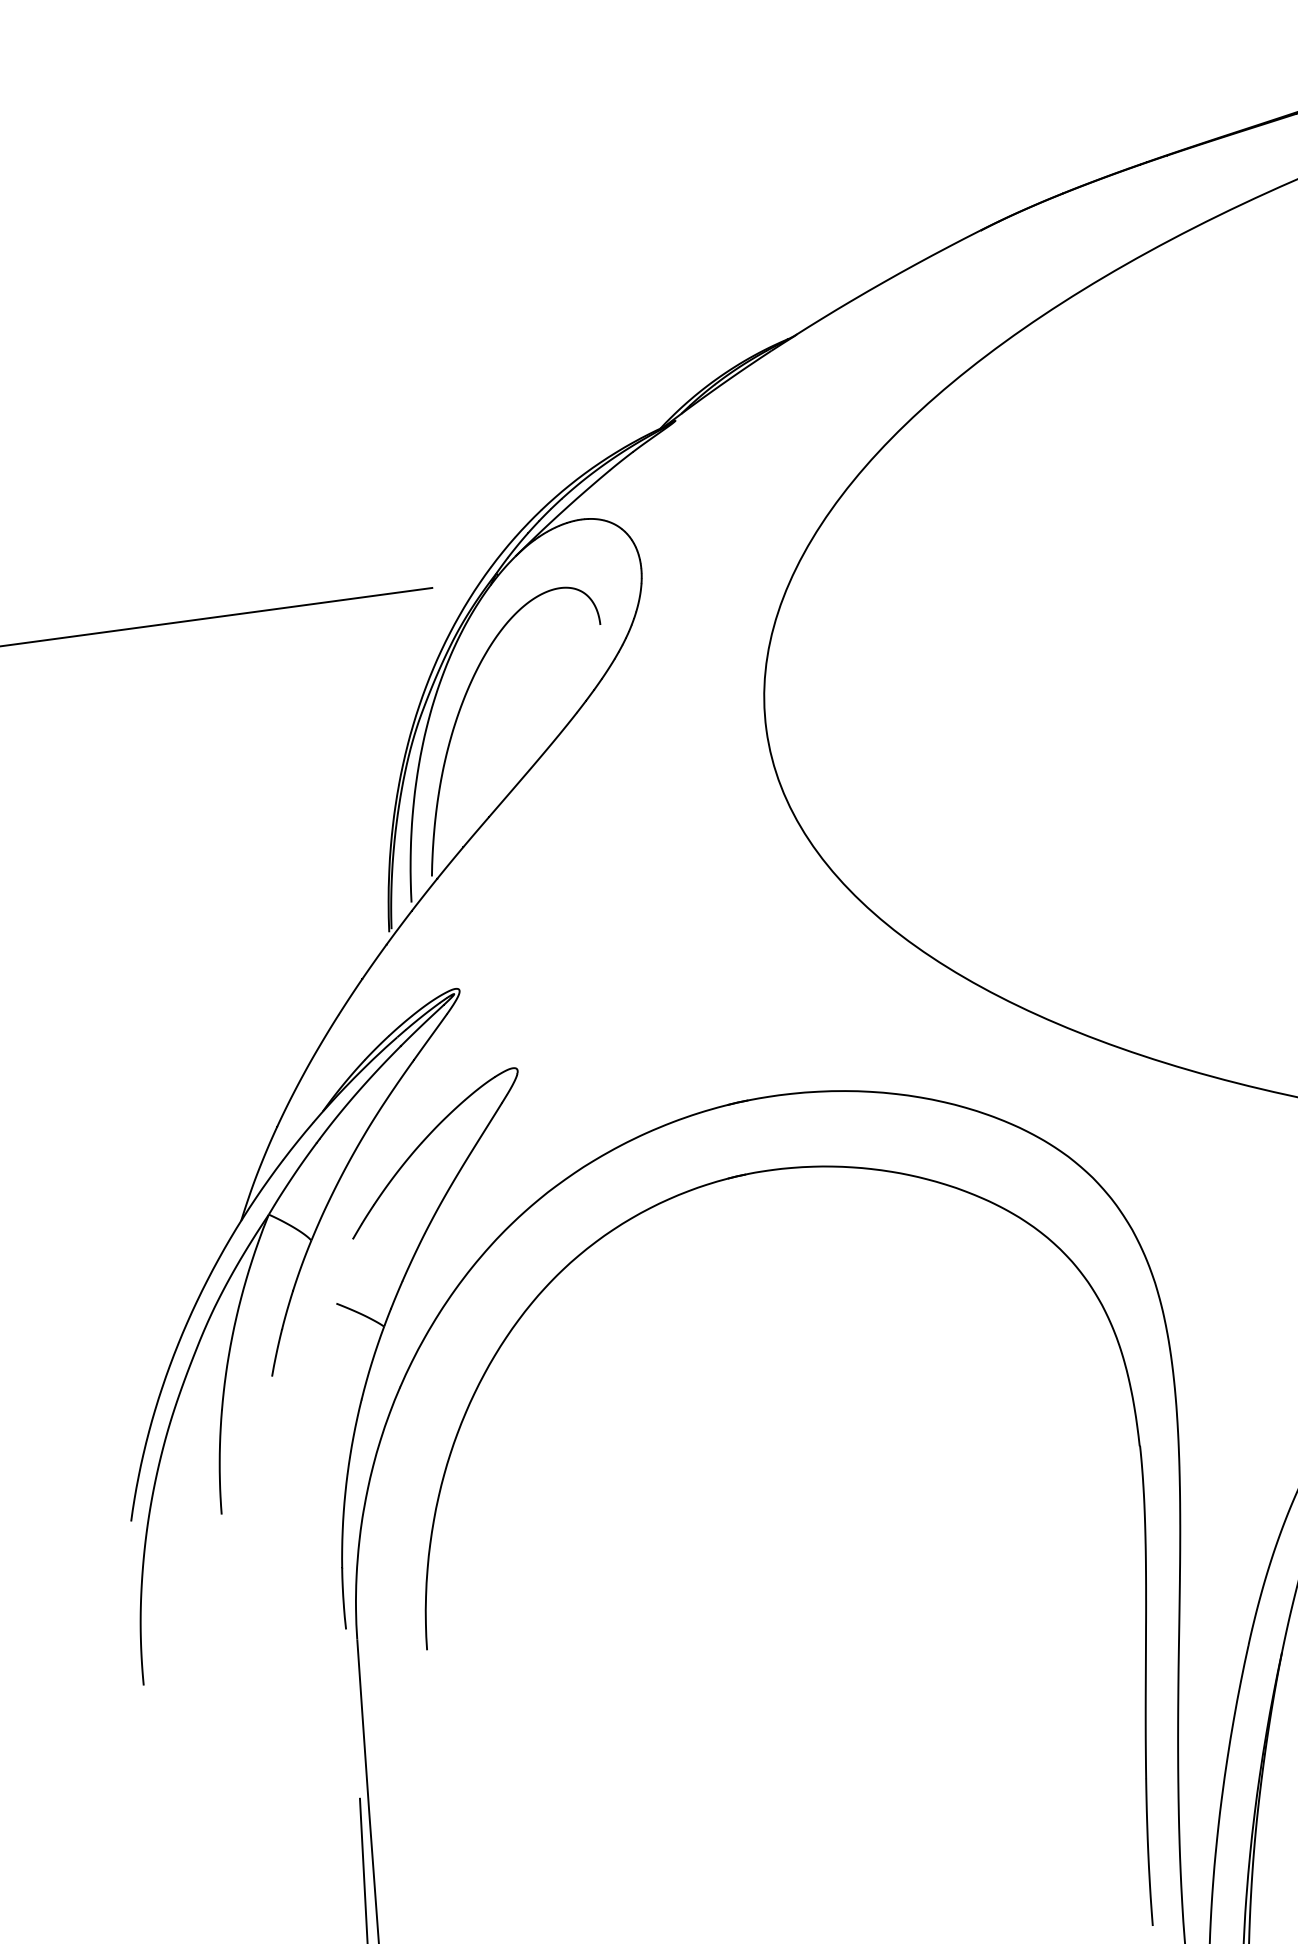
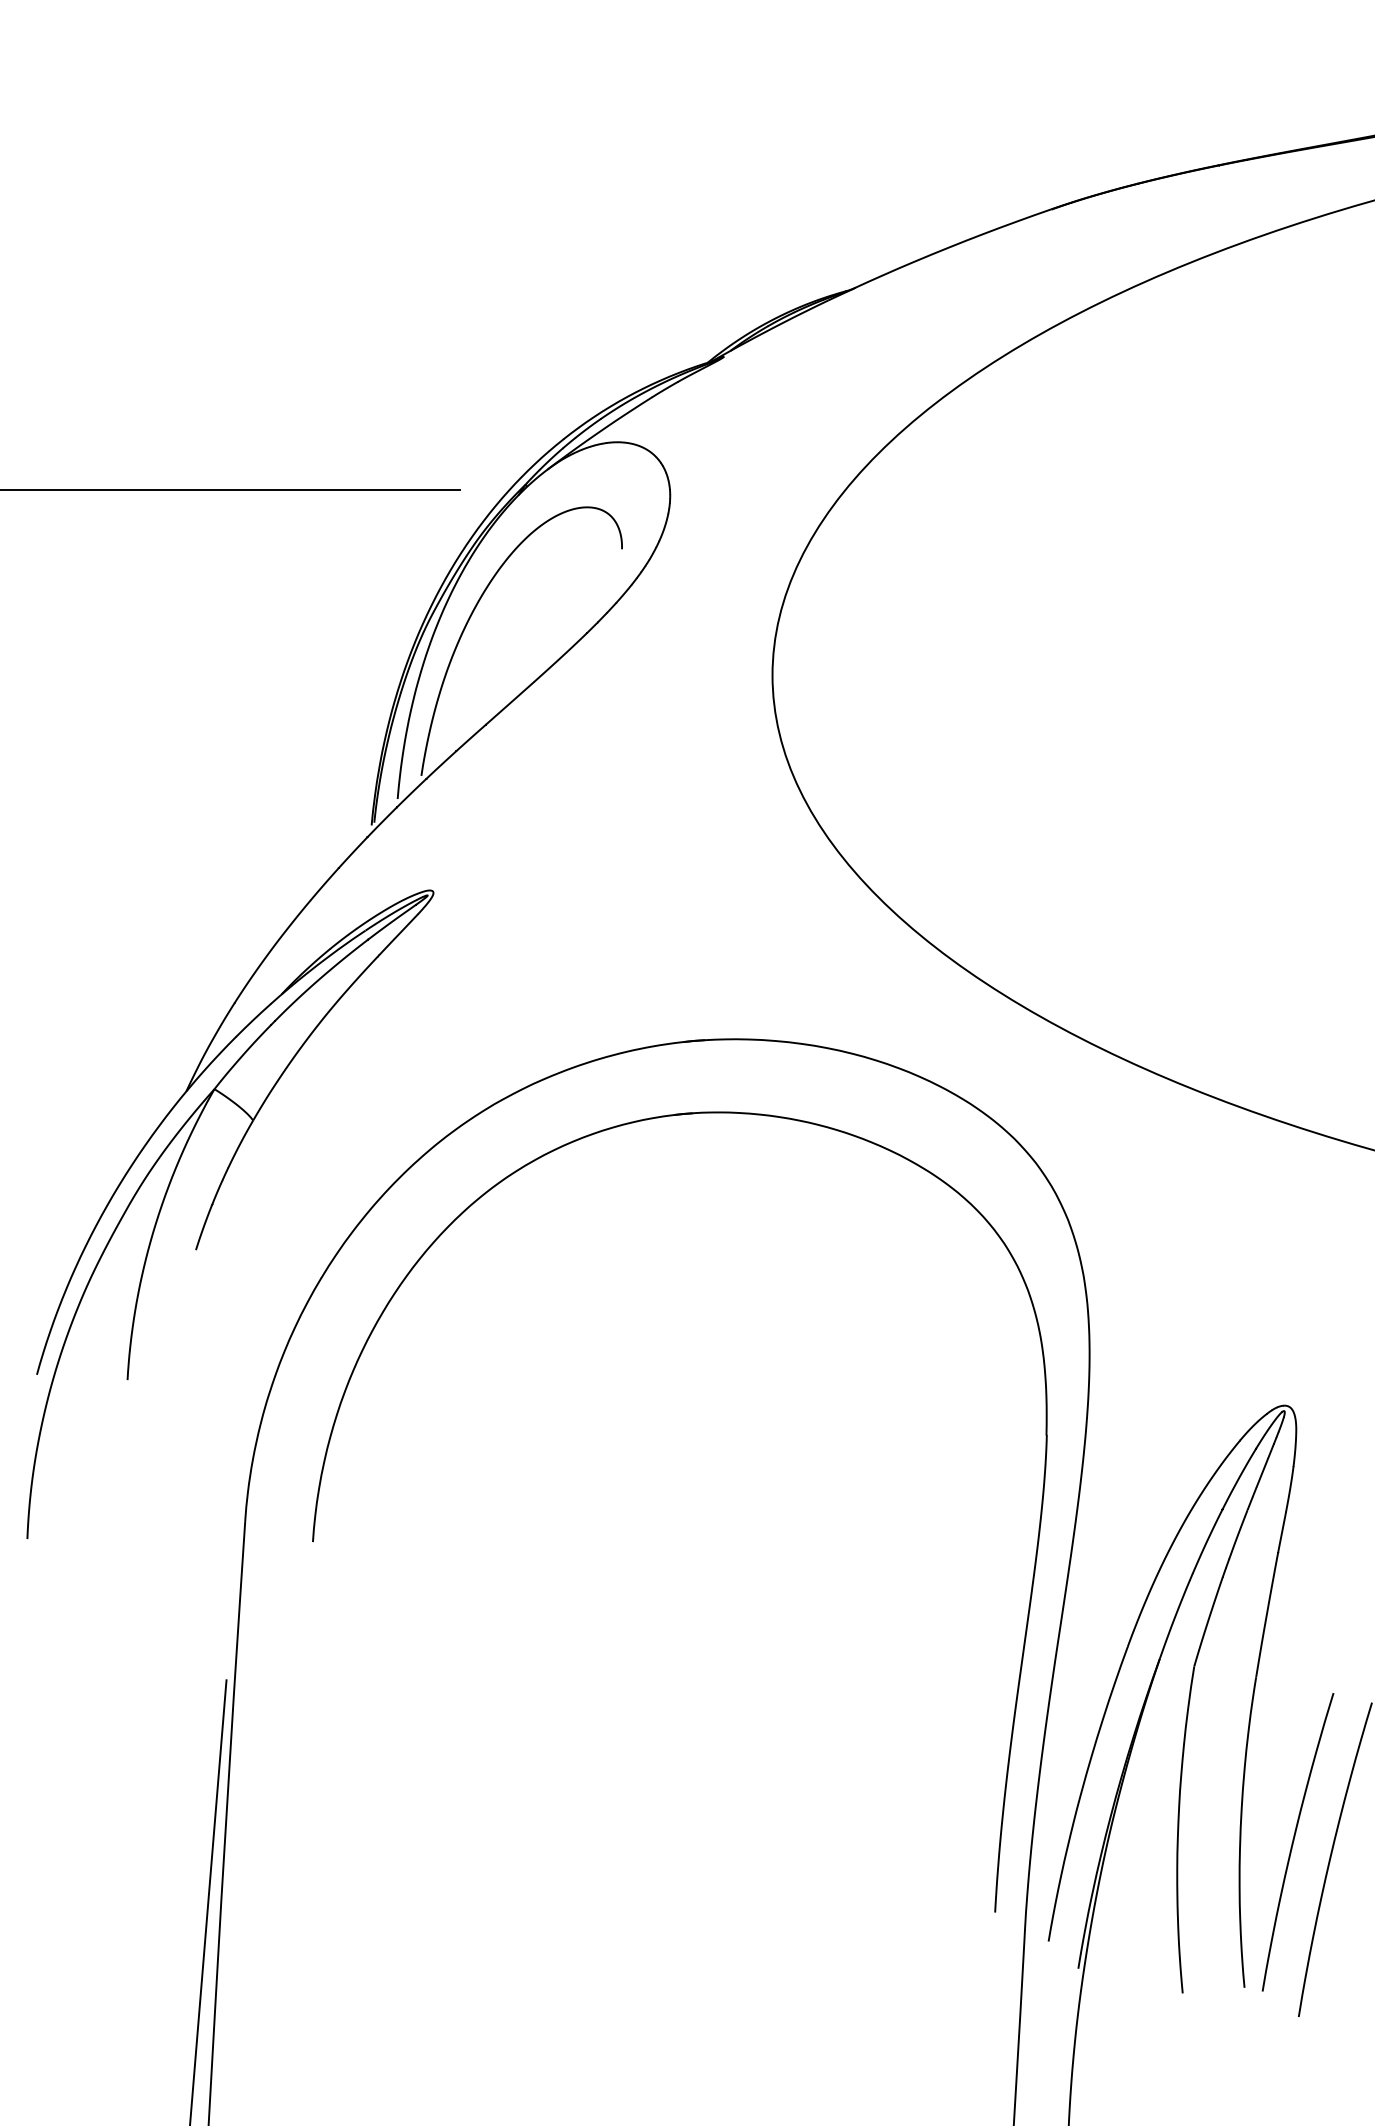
part: (383, 1331) -> (312, 1220), removed

